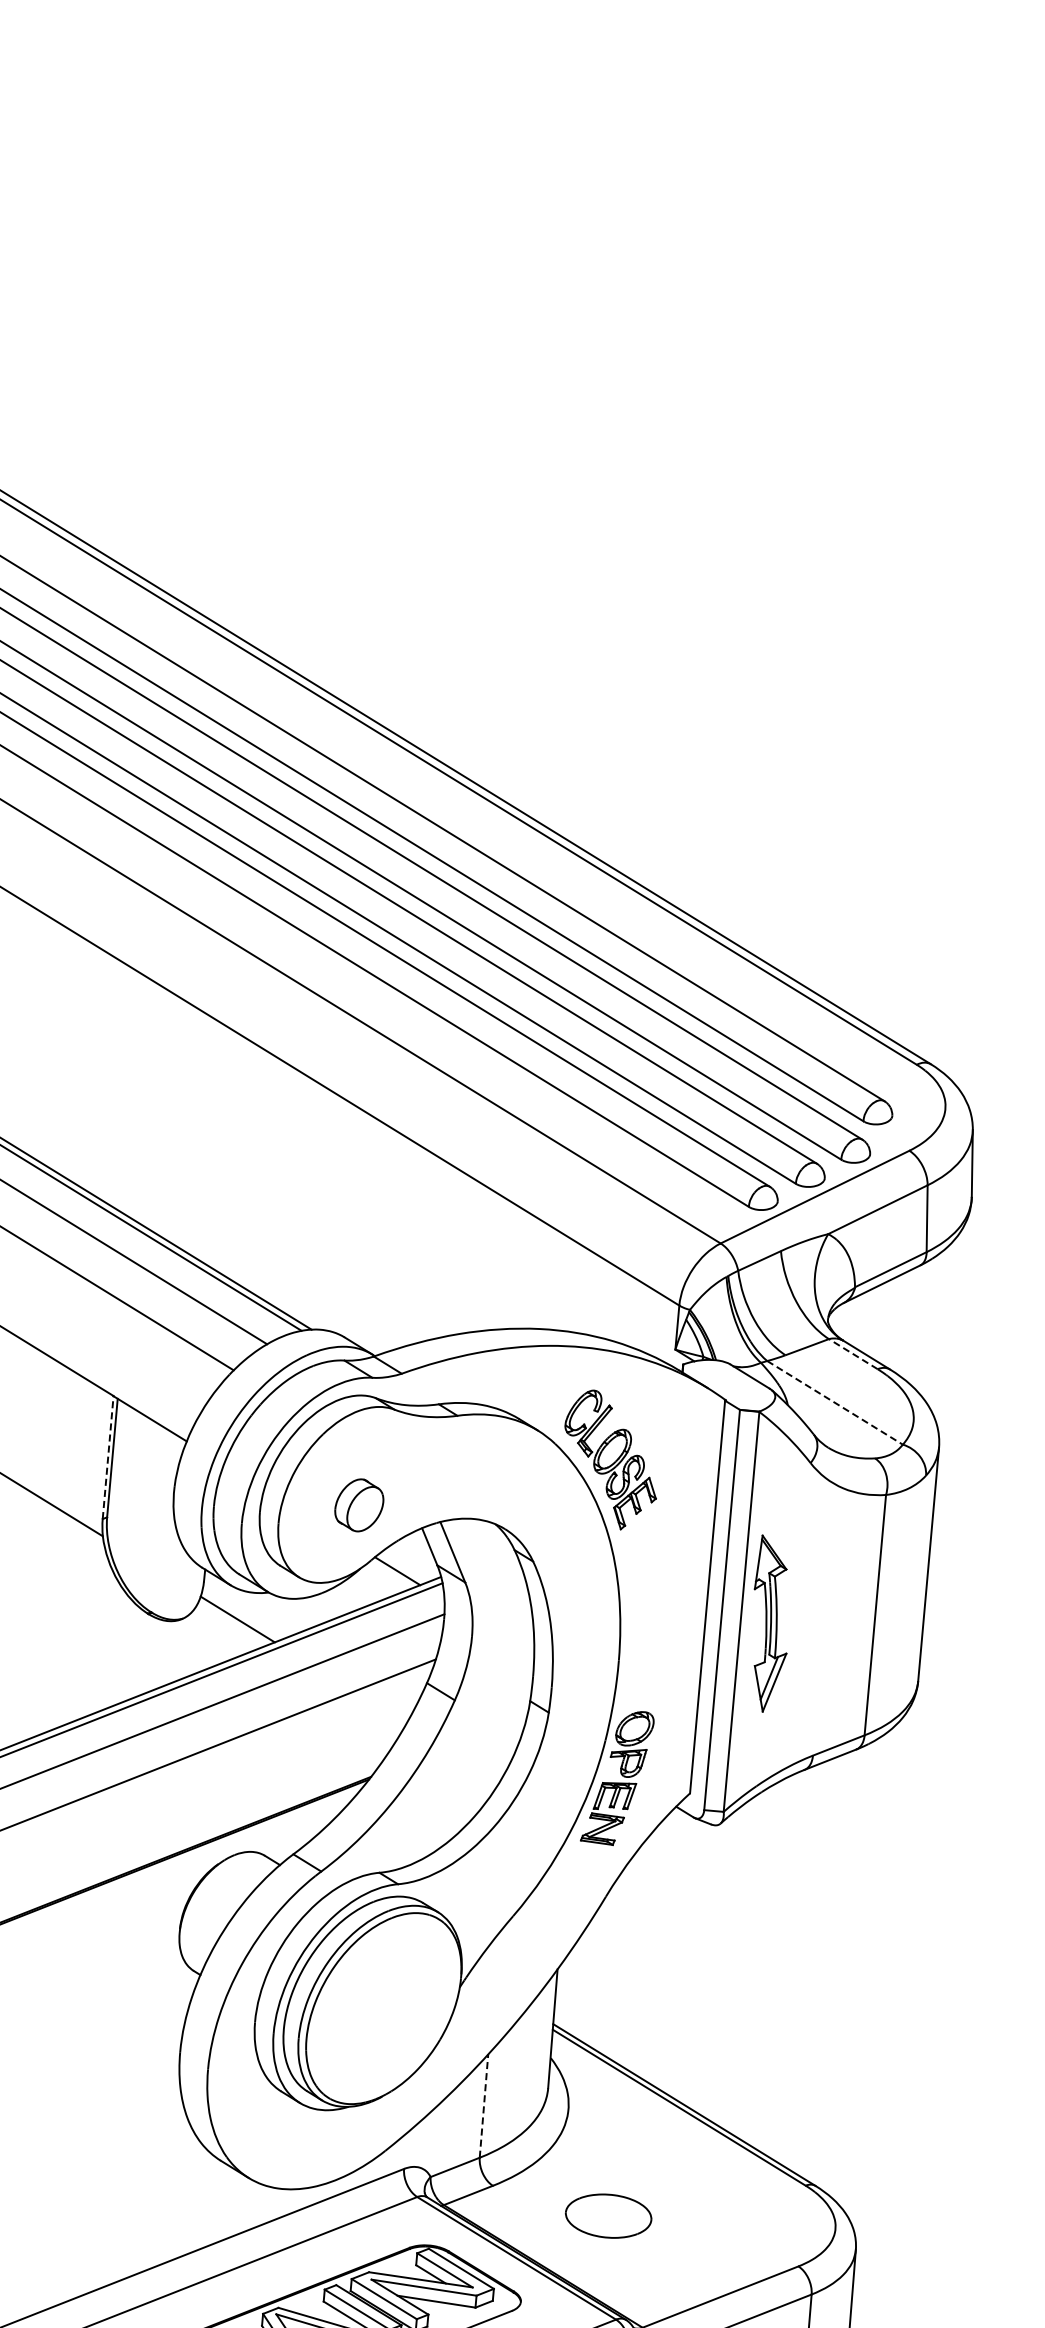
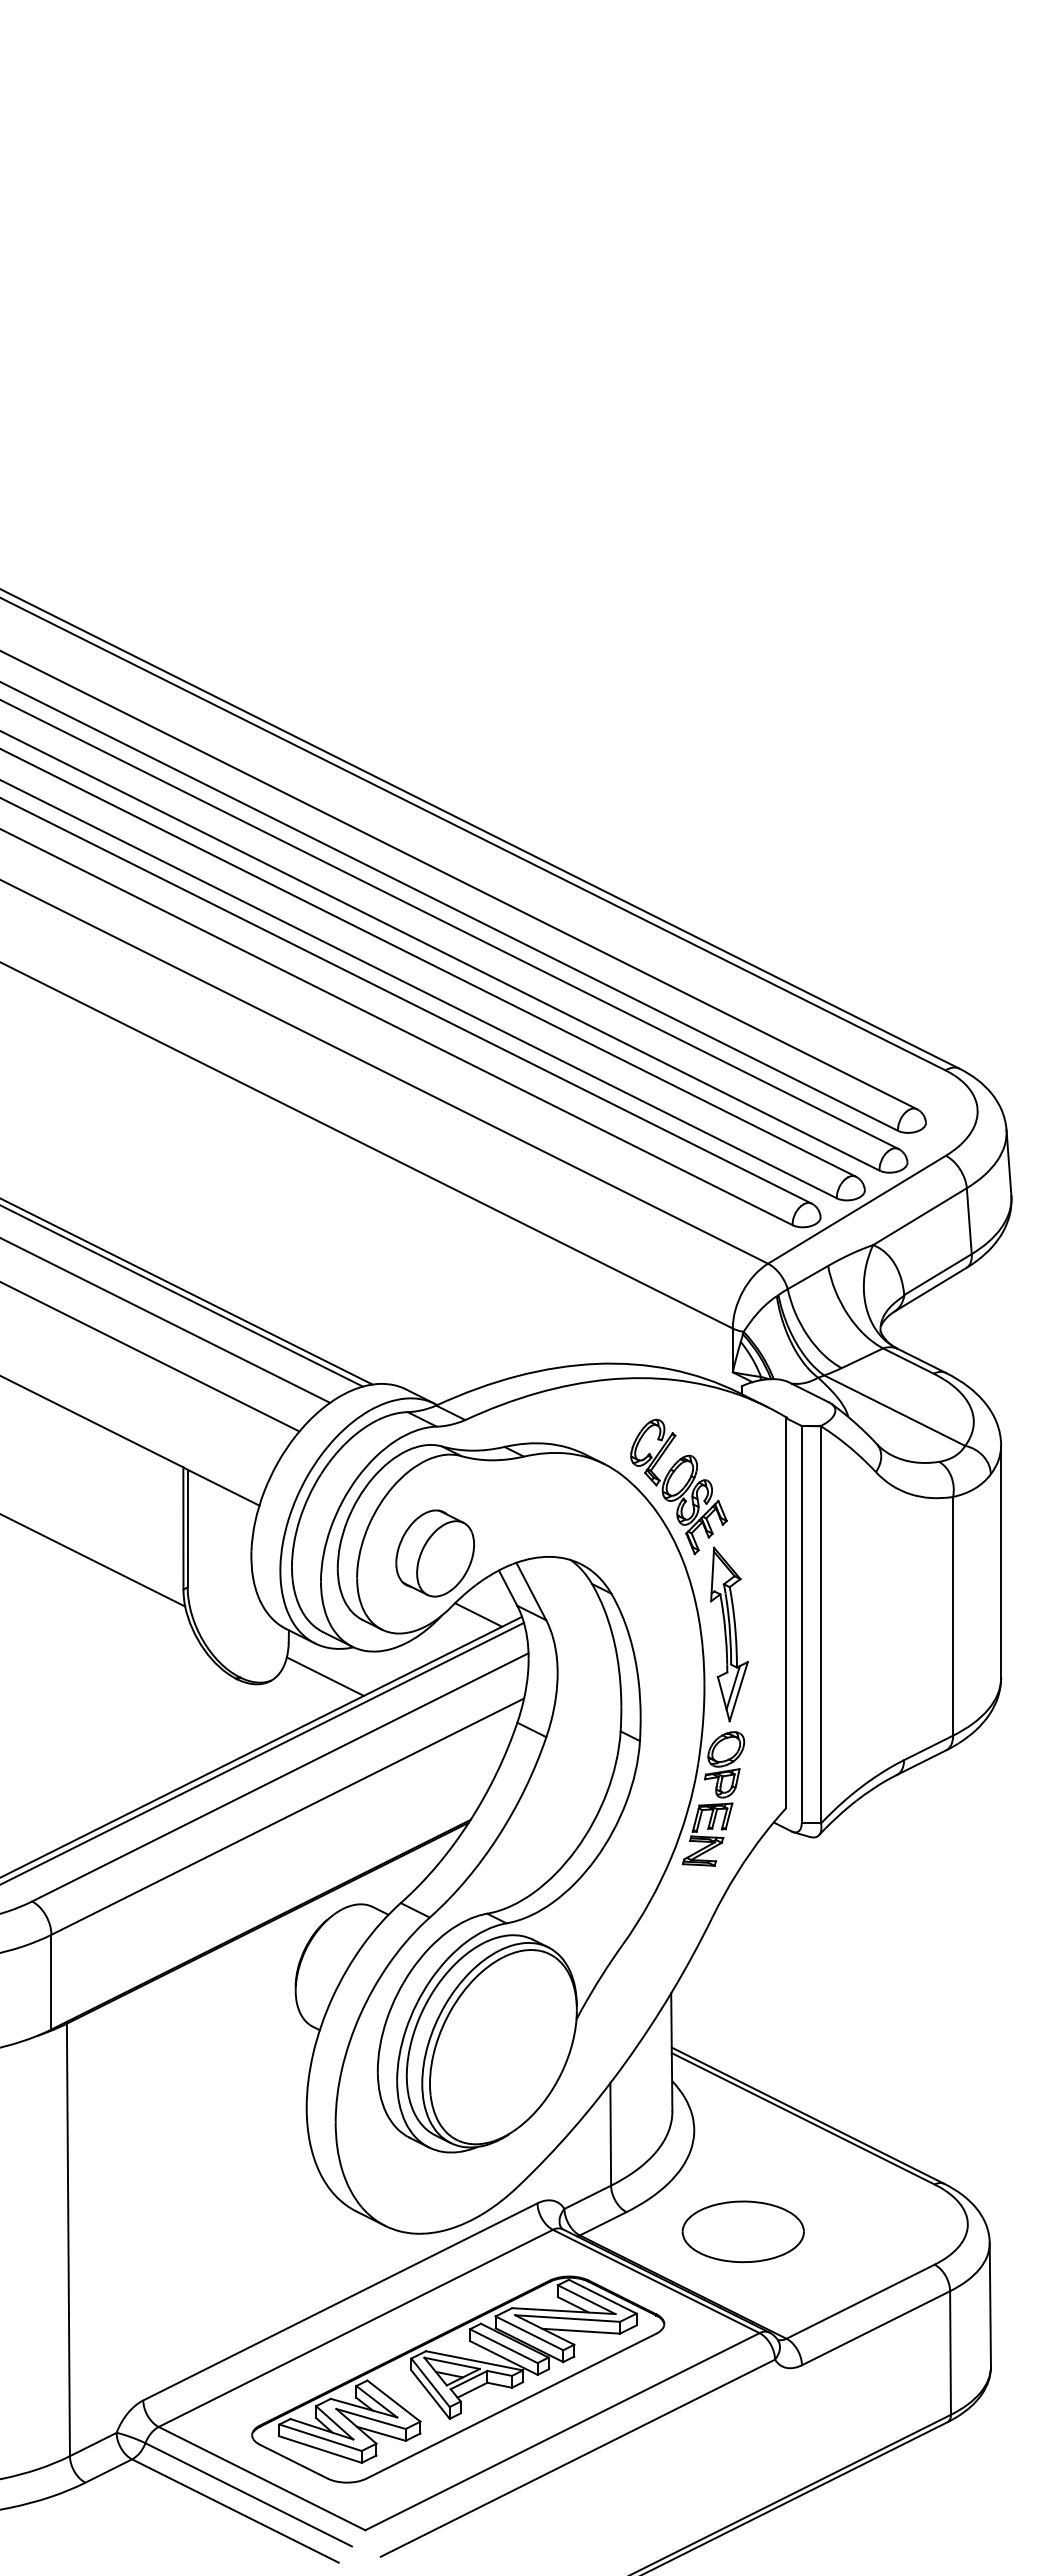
line: (853, 1353) -> (908, 1360), dashed -> solid
line: (834, 1402) -> (894, 1410), dashed -> solid
line: (108, 1457) -> (183, 1528), dashed -> solid
part: (358, 1505) -> (434, 1553), size x1.67
part: (770, 1624) -> (729, 1634), moved
line: (483, 2105) -> (610, 2133), dashed -> solid
part: (607, 2215) -> (742, 2231), size x1.43

